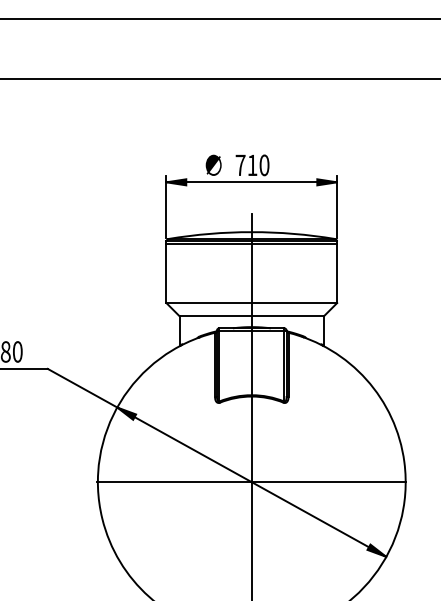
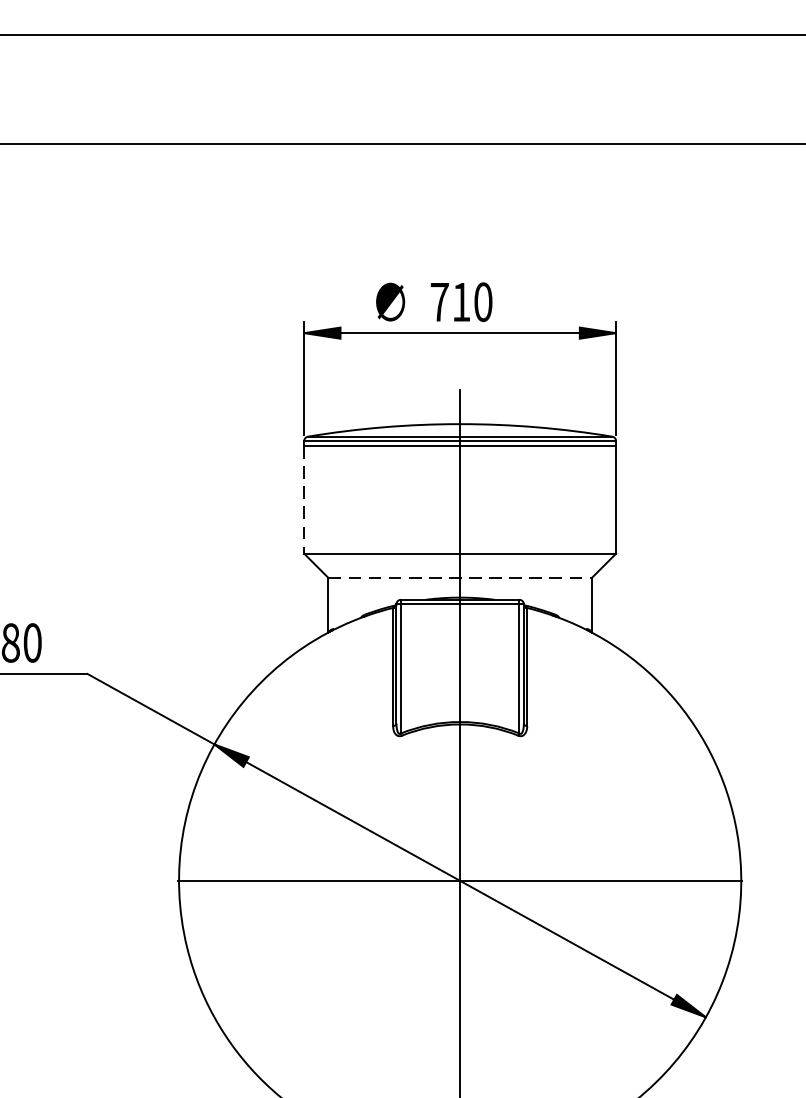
line: (166, 274) -> (304, 501), solid -> dashed
line: (252, 316) -> (461, 578), solid -> dashed

